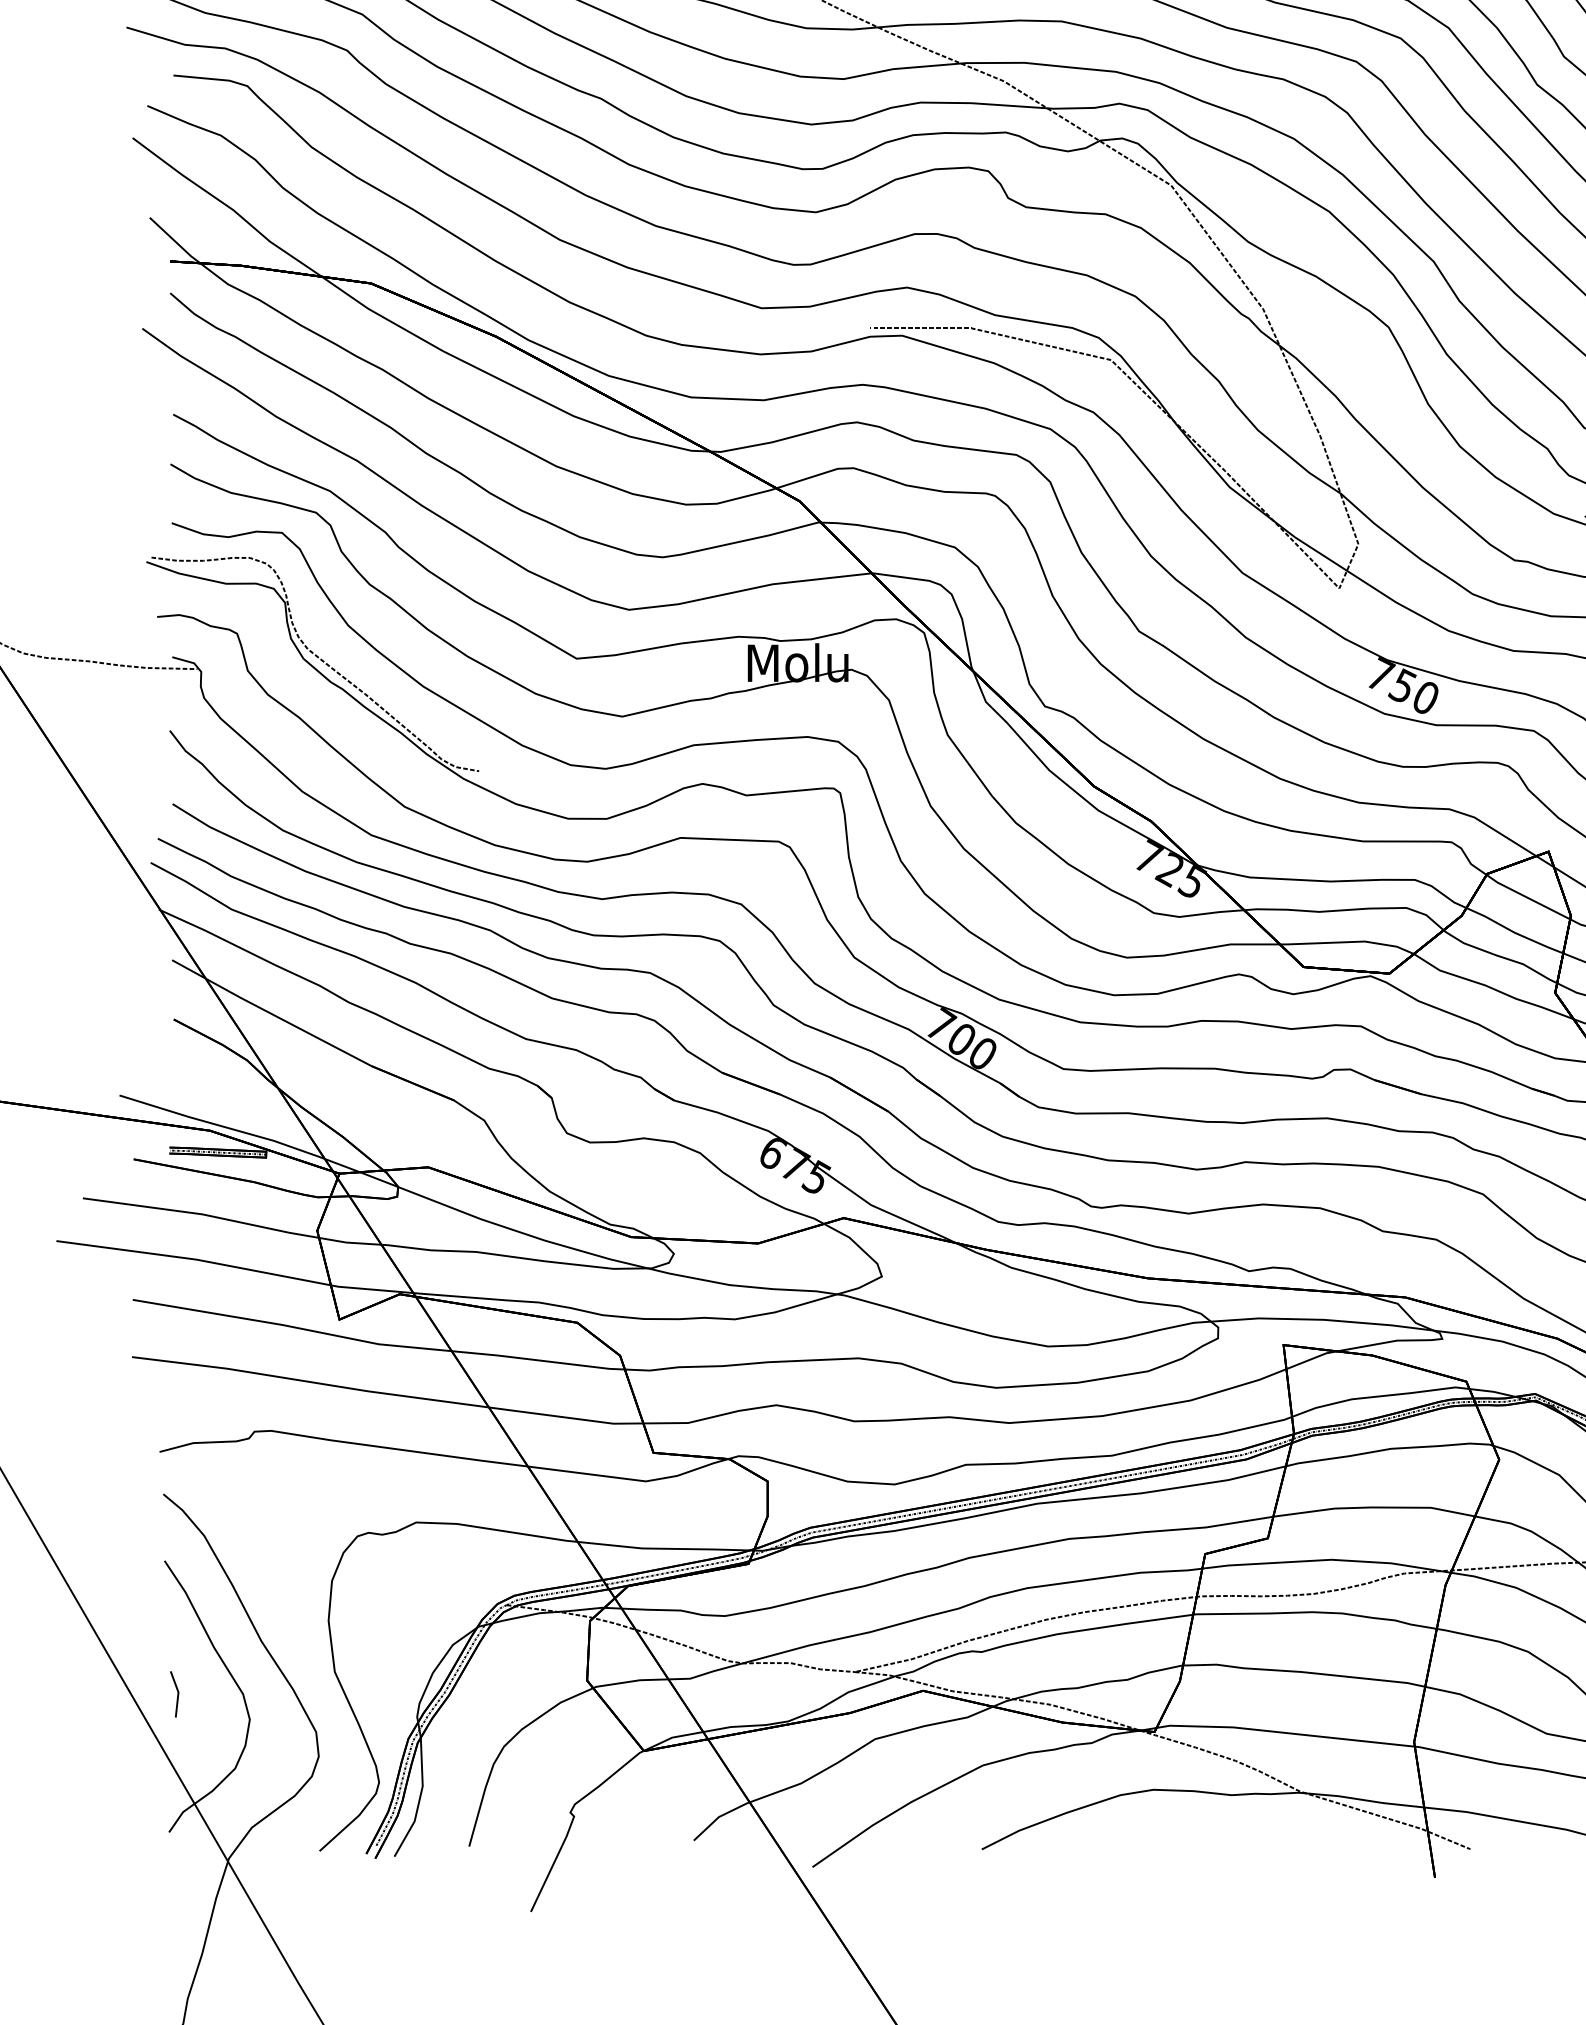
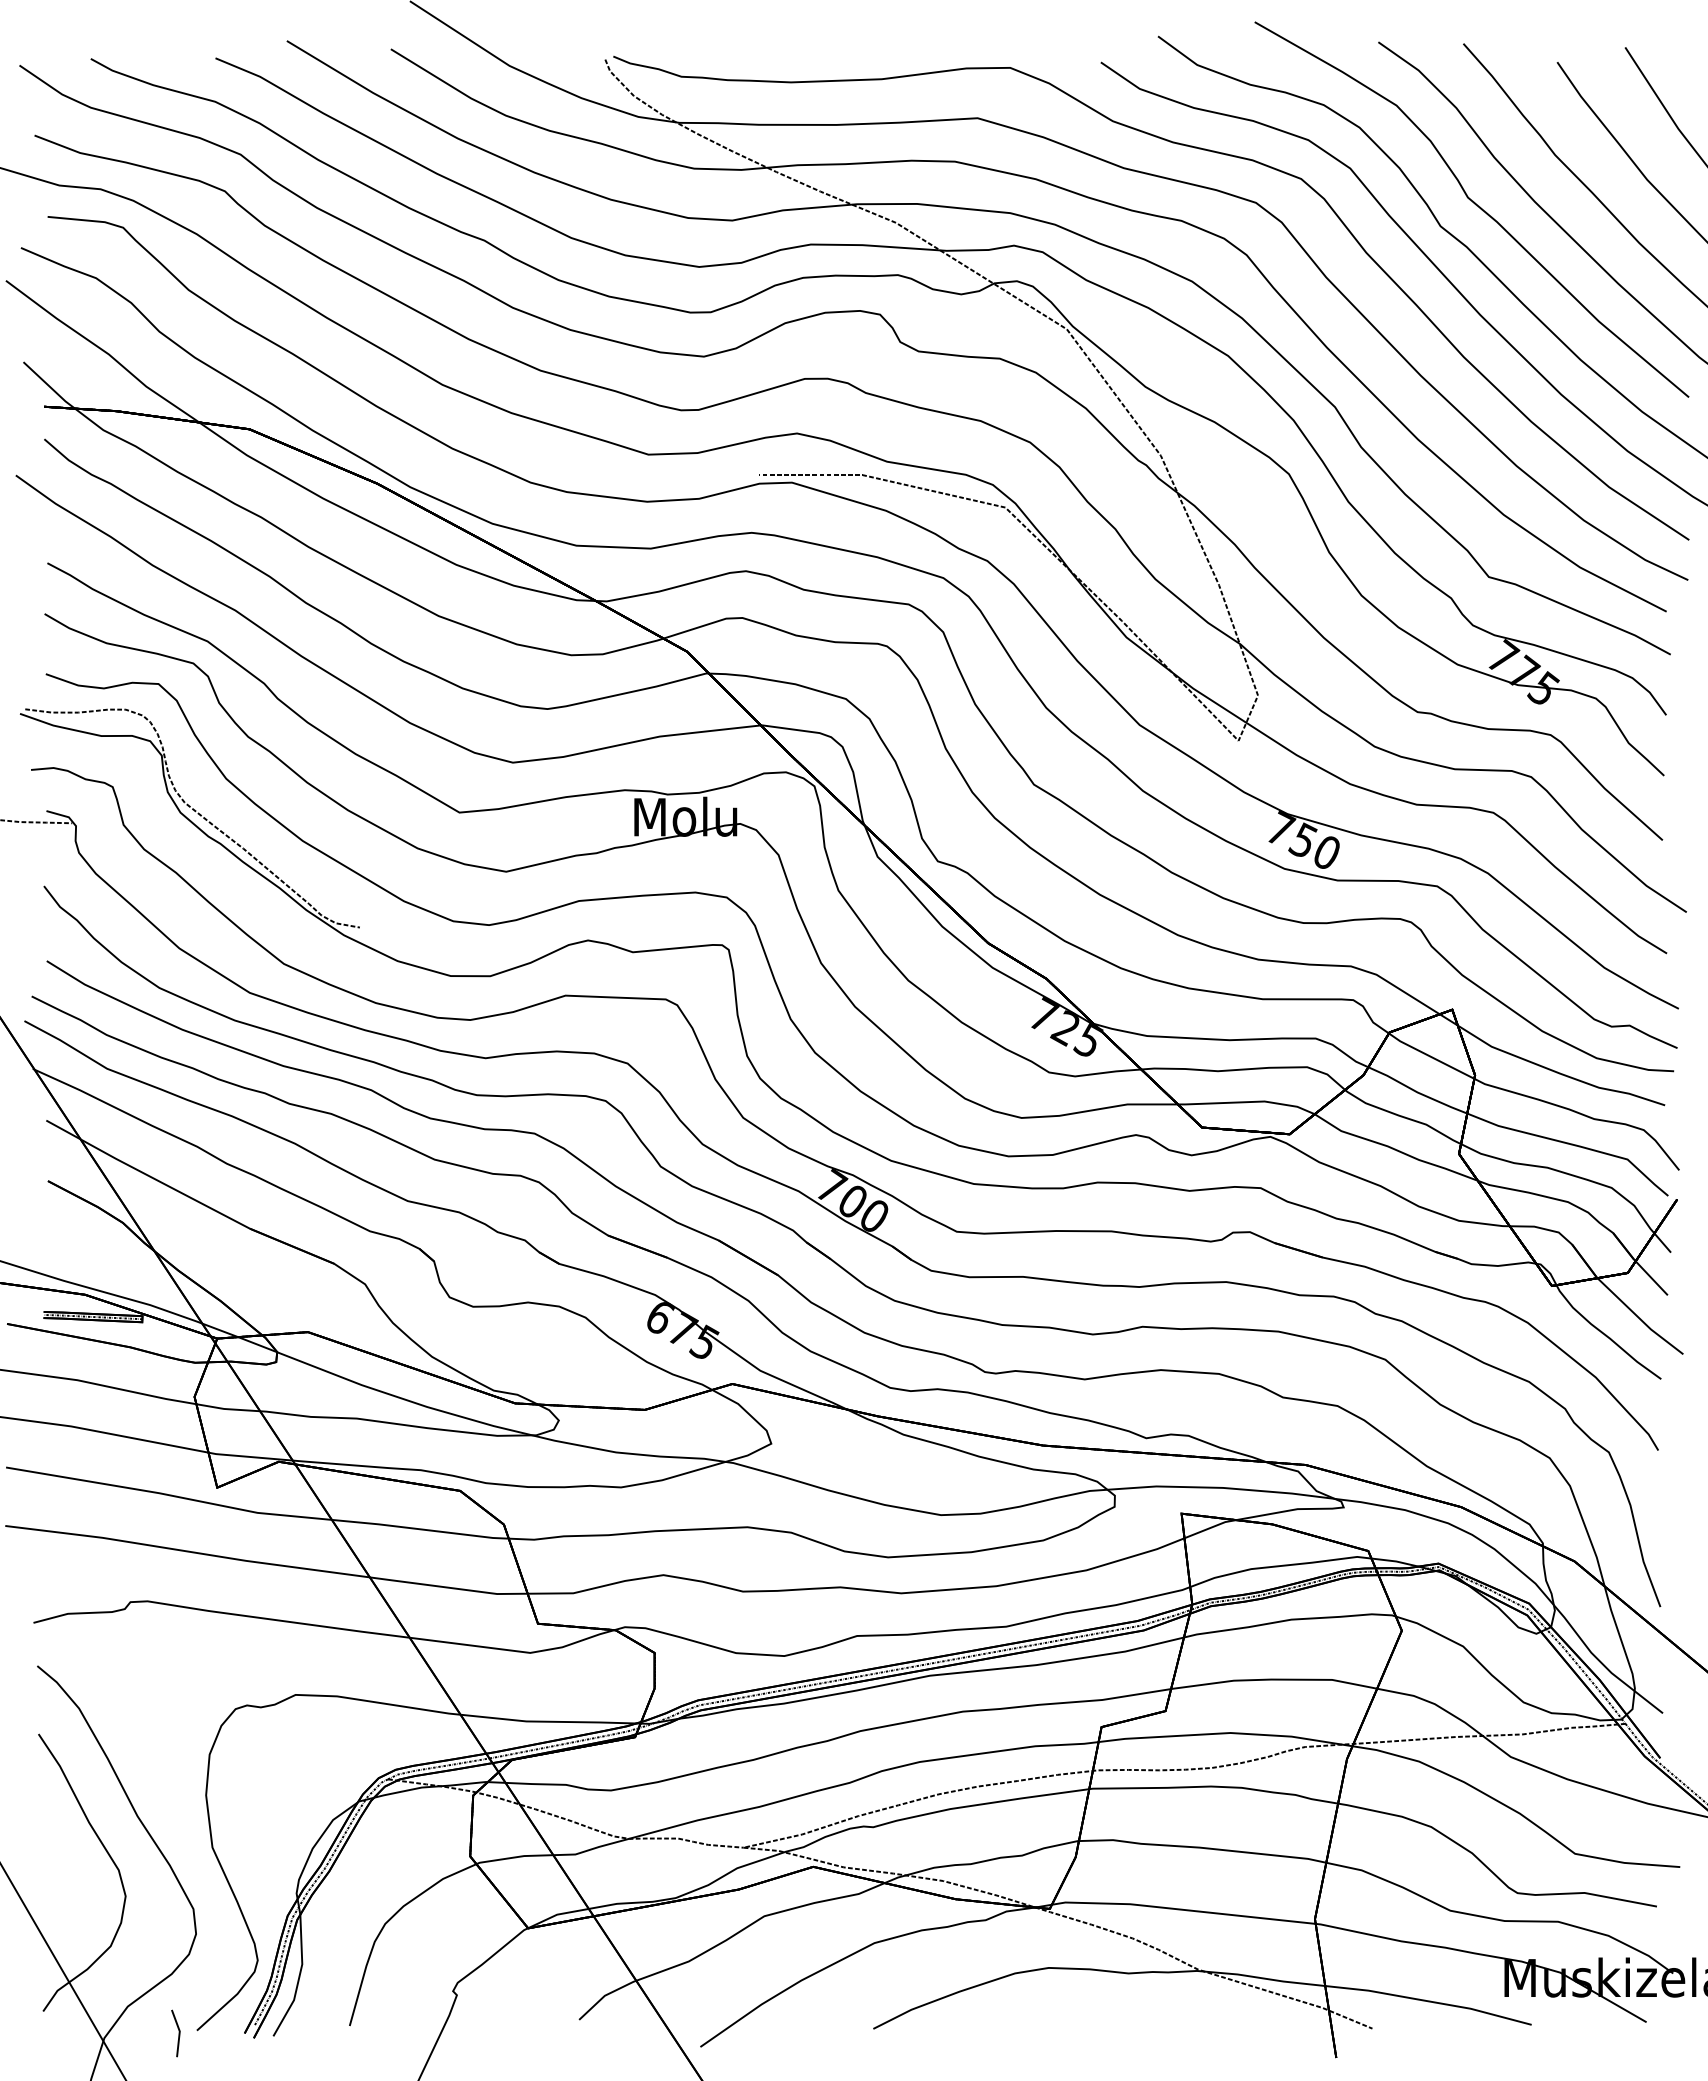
line: (177, 1694) -> (178, 2033), moved

